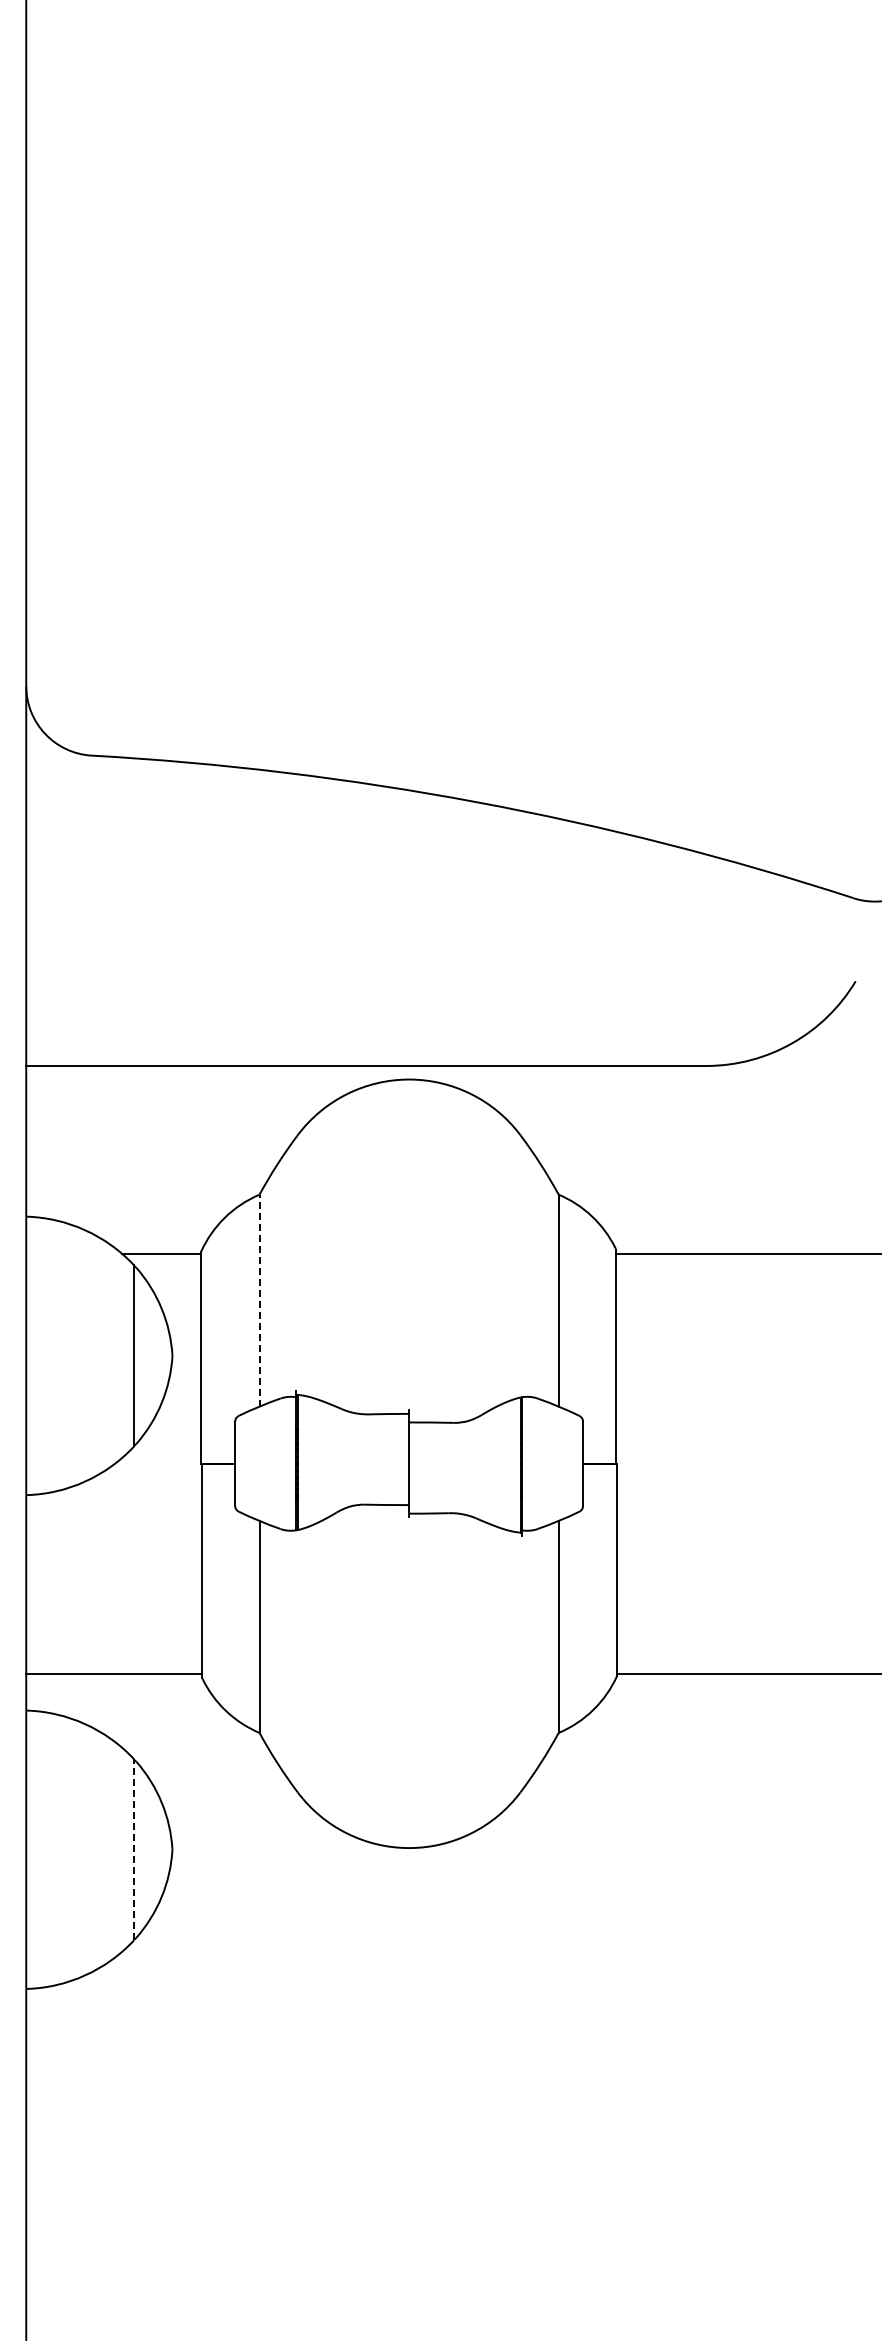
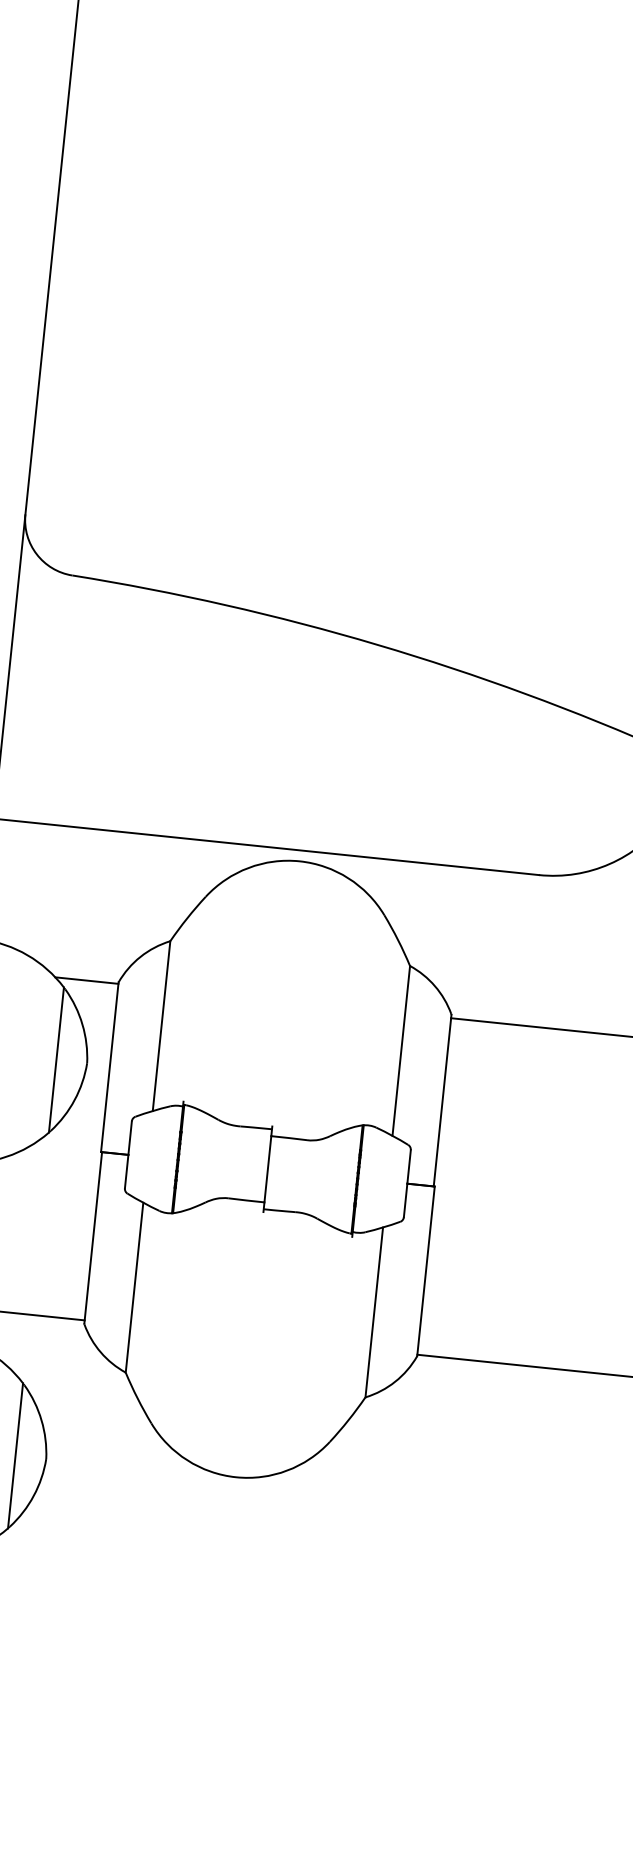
line: (259, 1300) -> (161, 1026), dashed -> solid
line: (134, 1849) -> (15, 1455), dashed -> solid

